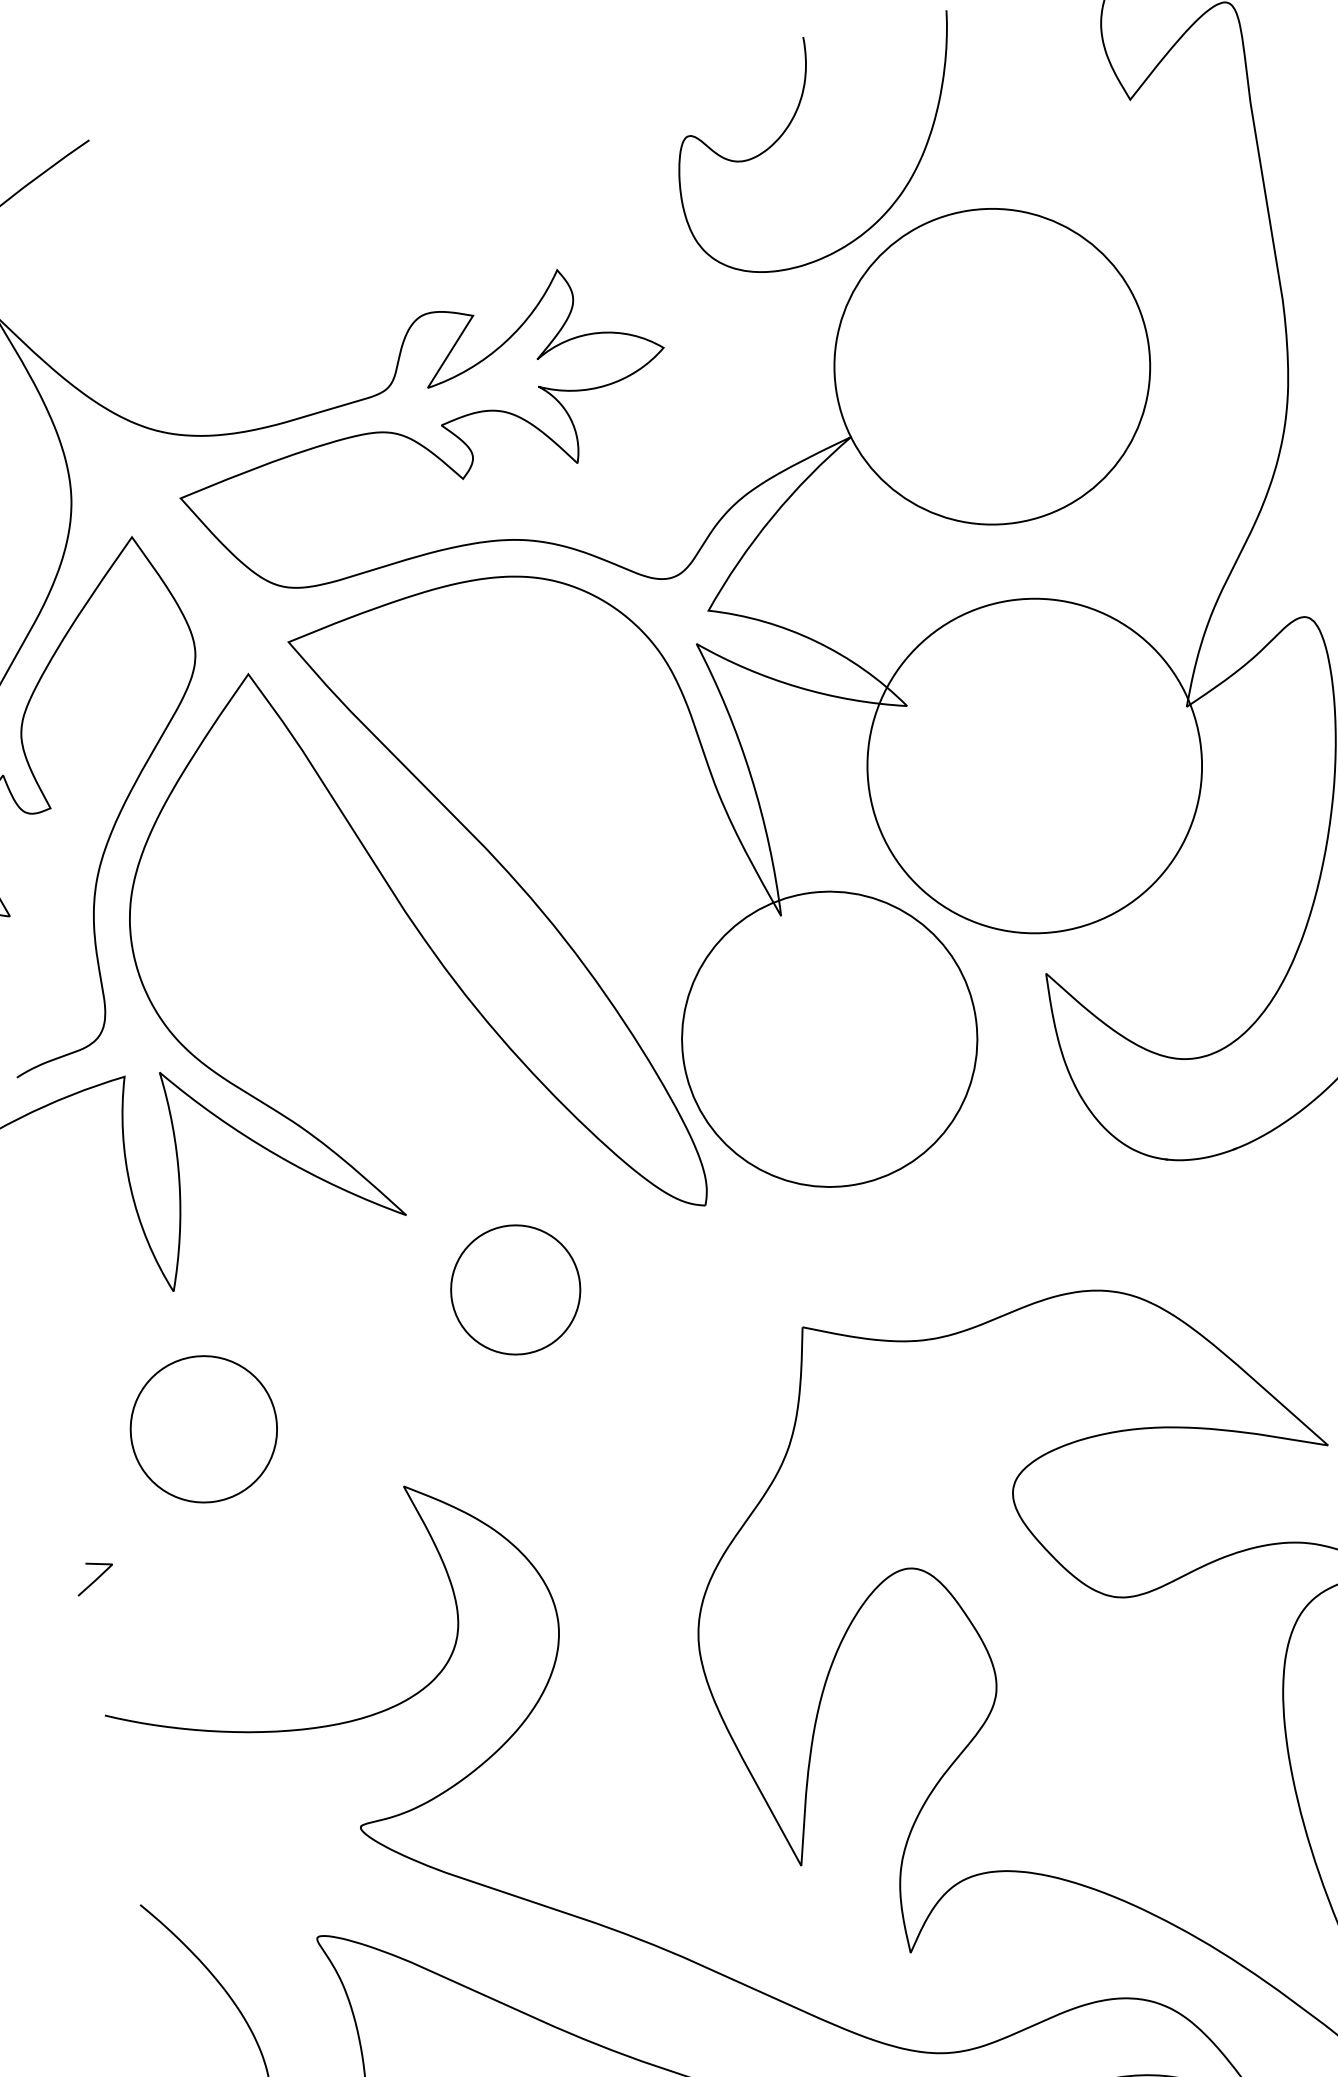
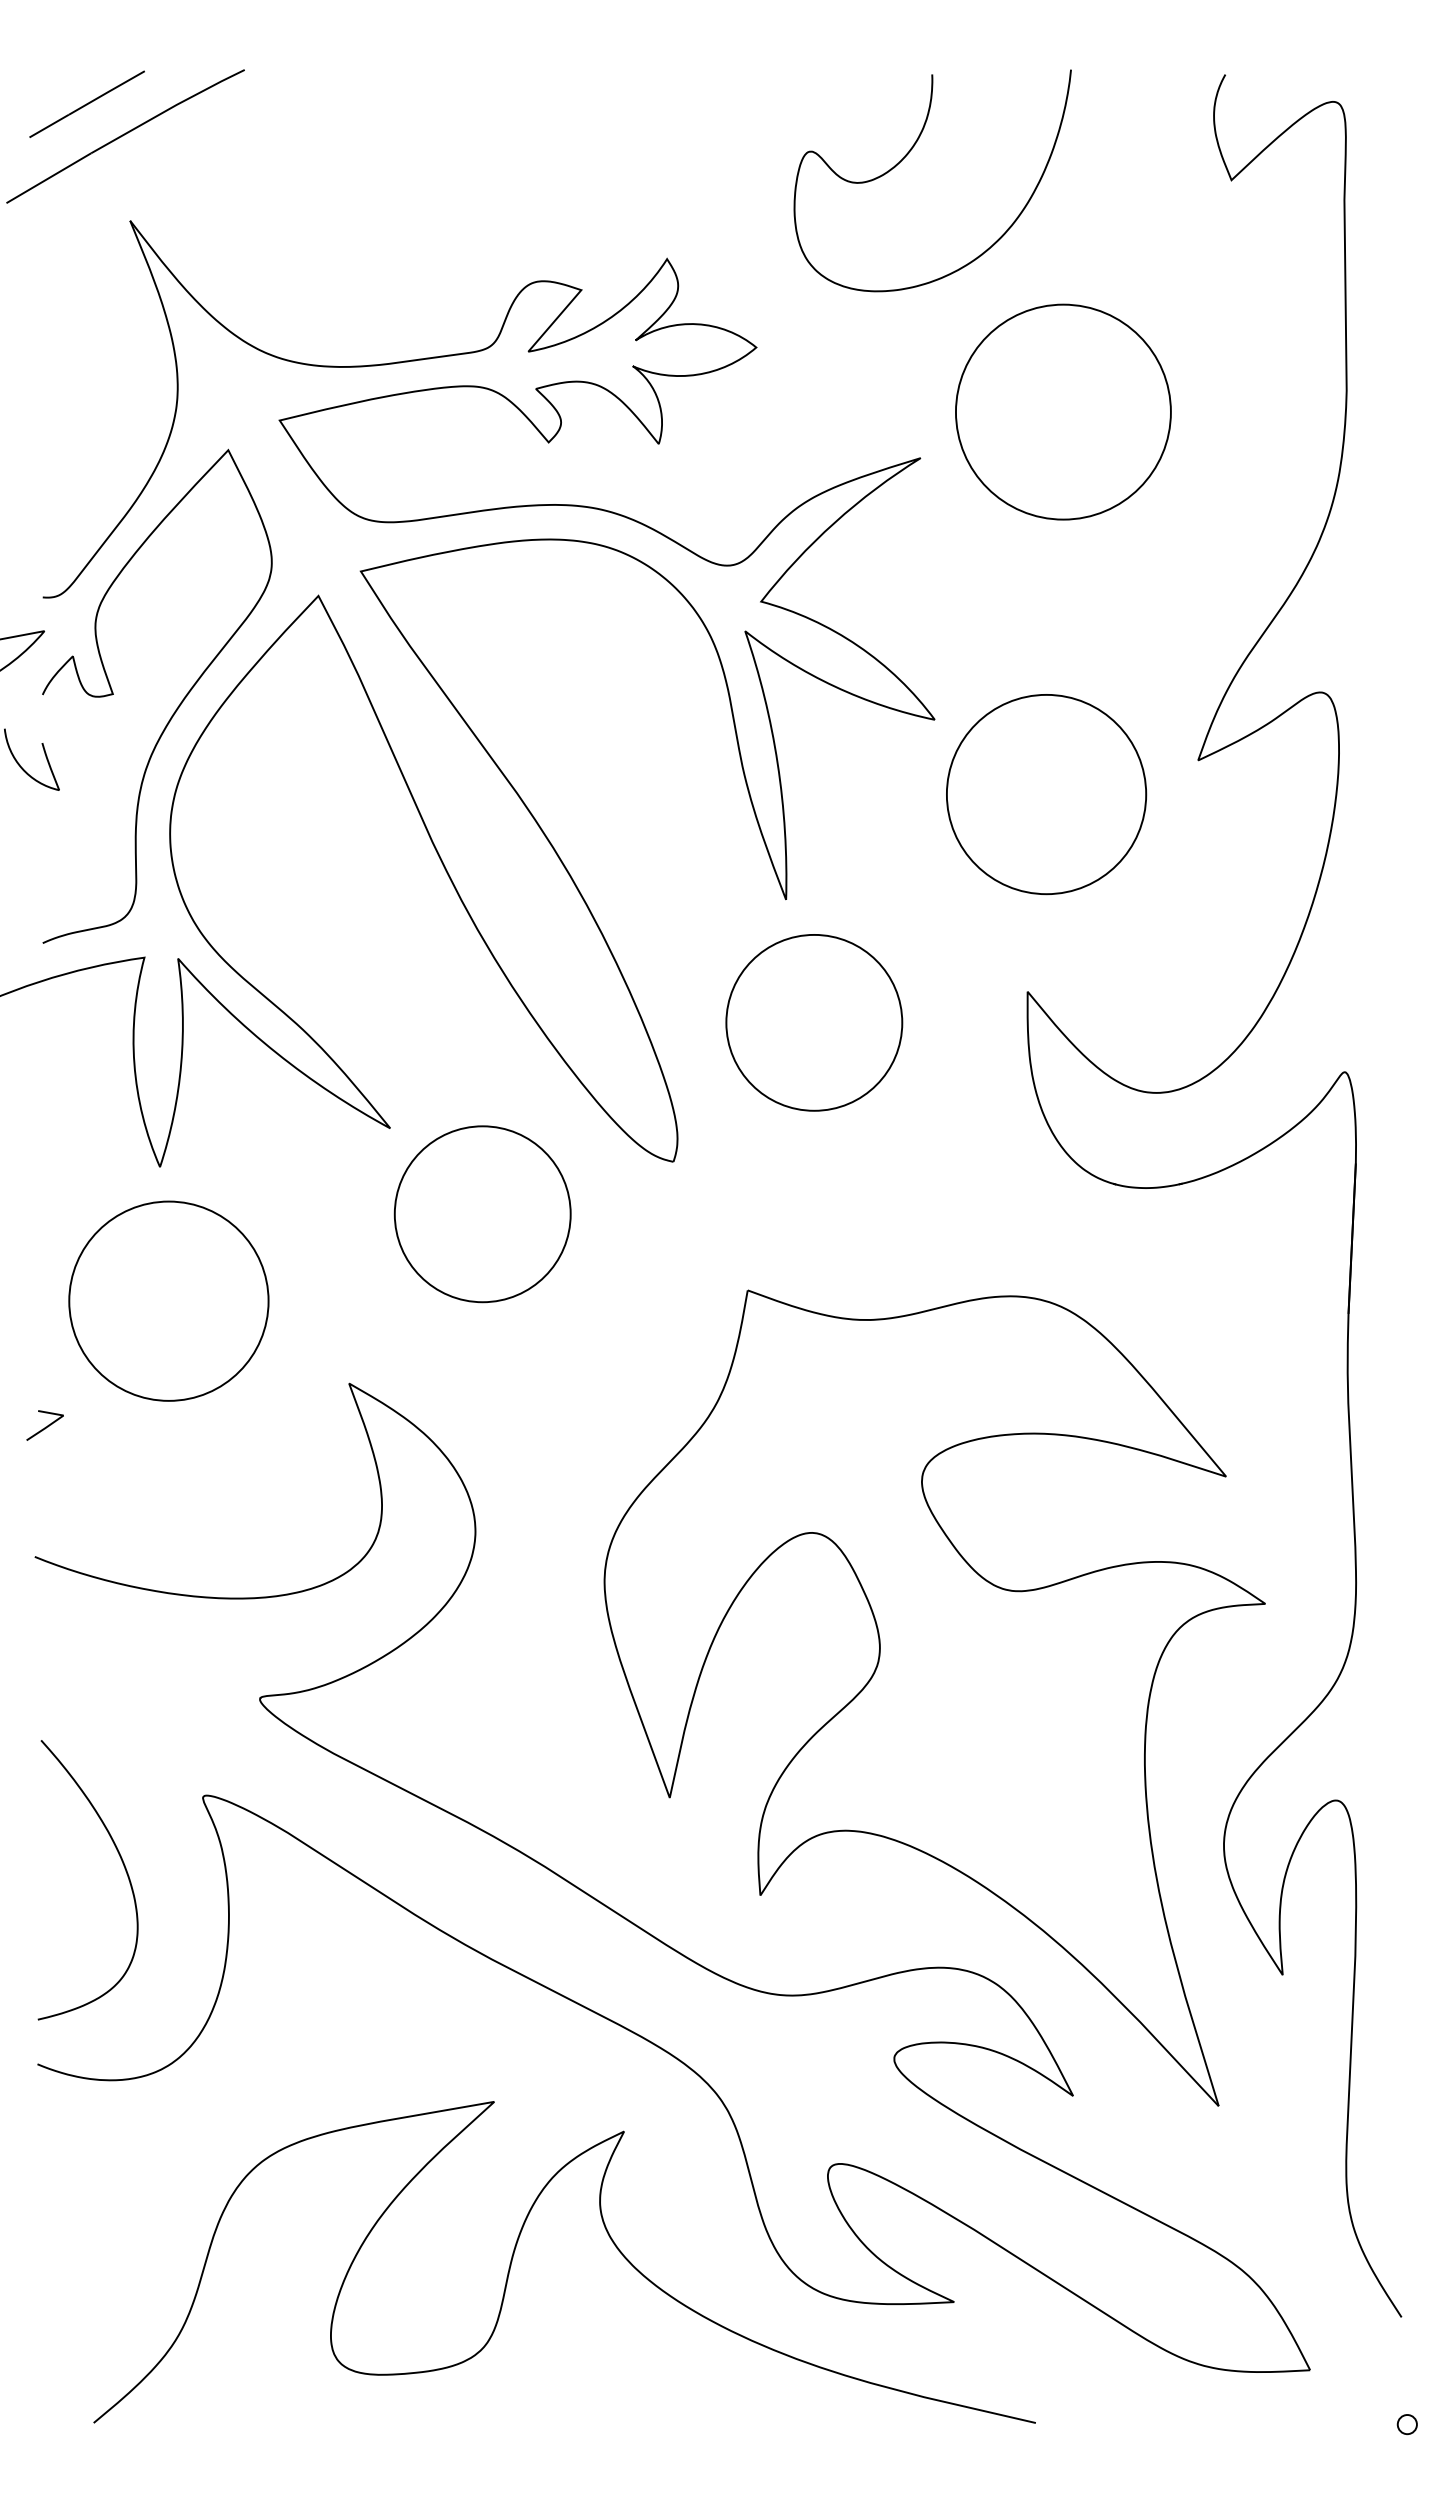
circle: (991, 366) -> (1062, 411), size x0.71
circle: (1034, 766) -> (1046, 794), size x0.62
circle: (829, 1038) -> (814, 1022), size x0.62
circle: (515, 1290) -> (482, 1214), size x1.43
circle: (203, 1428) -> (168, 1300), size x1.43

